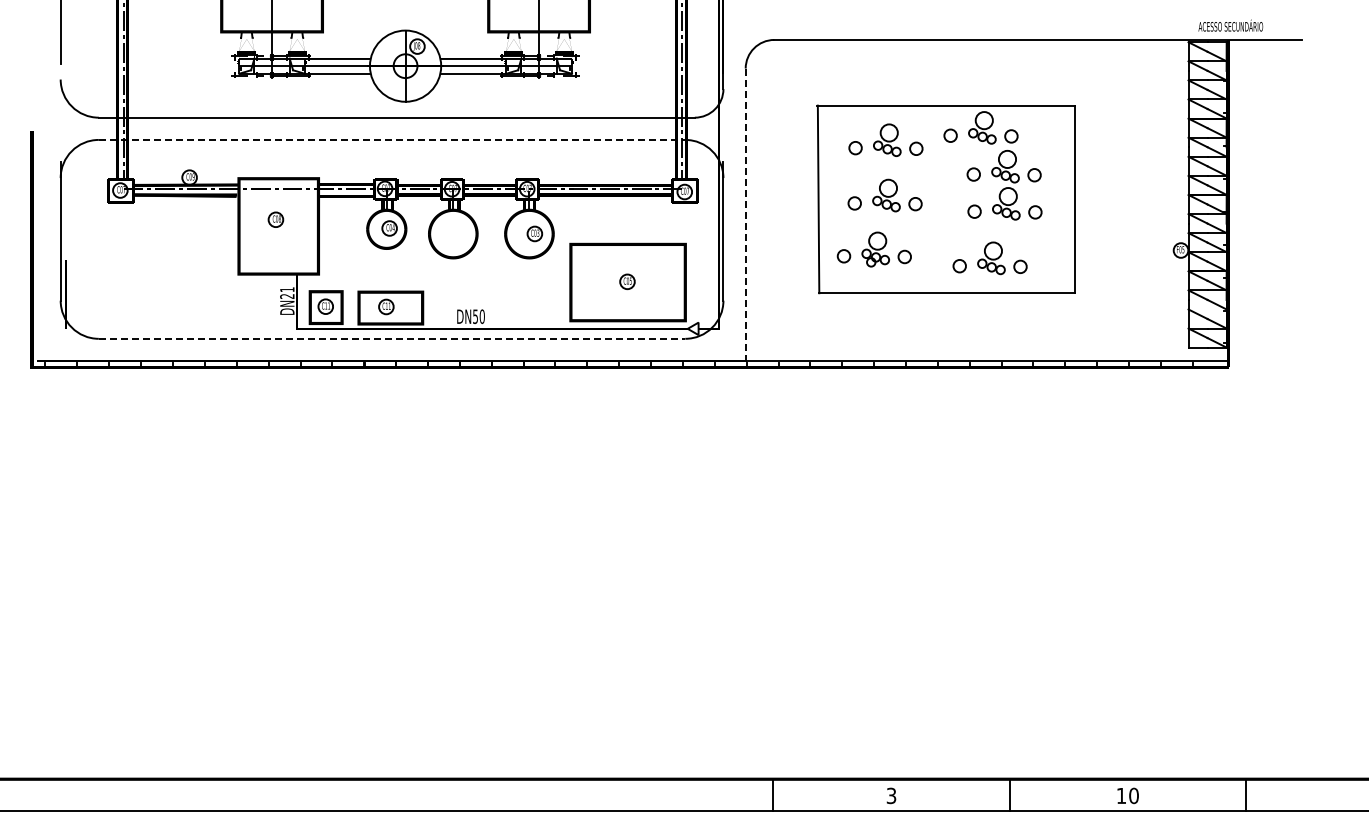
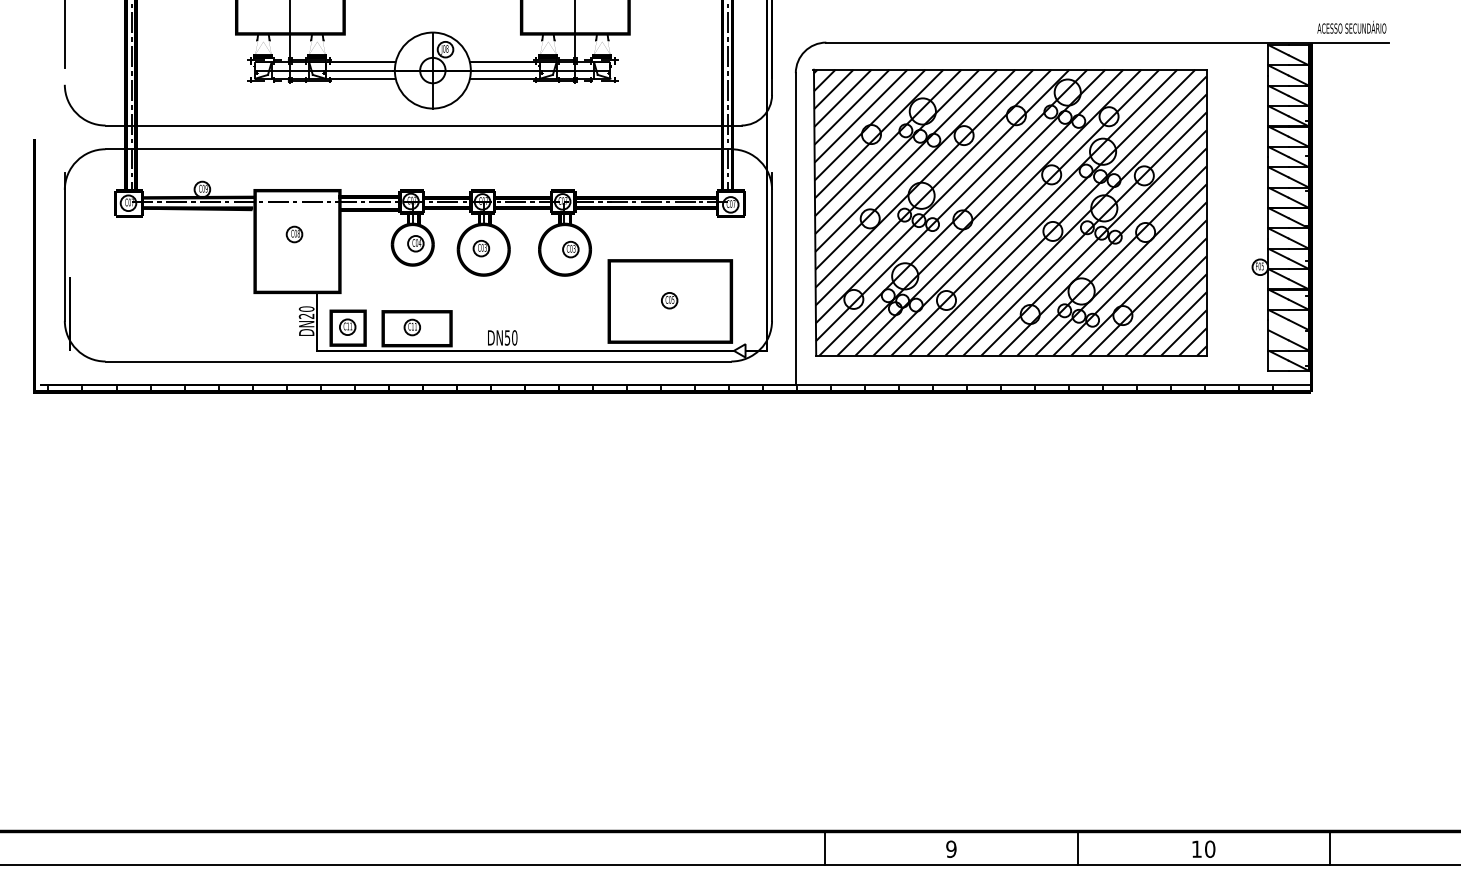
text: (1230, 25) -> (1351, 27), moved
line: (392, 139) -> (418, 148), dashed -> solid
part: (946, 199) -> (1010, 212), size x1.43
line: (745, 215) -> (795, 229), dashed -> solid
part: (450, 232) -> (480, 248), added
text: (287, 289) -> (306, 308), DN21 -> DN20
line: (392, 338) -> (418, 361), dashed -> solid
text: (891, 795) -> (951, 848), 3 -> 9

